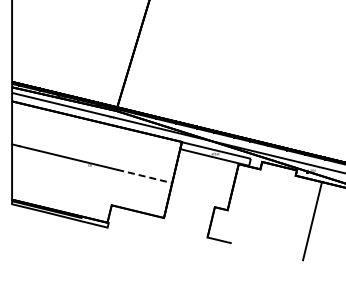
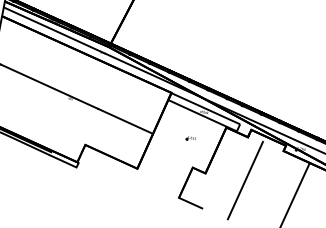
line: (145, 176) -> (126, 121), dashed -> solid
part: (207, 181) -> (190, 139), added
line: (265, 209) -> (245, 180), added

